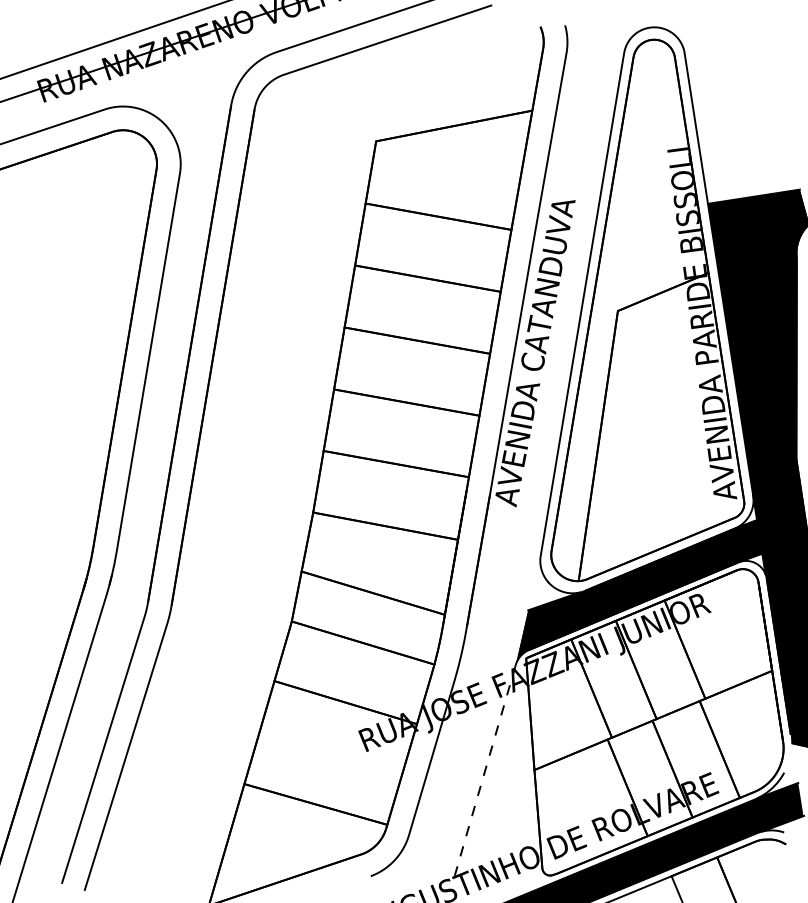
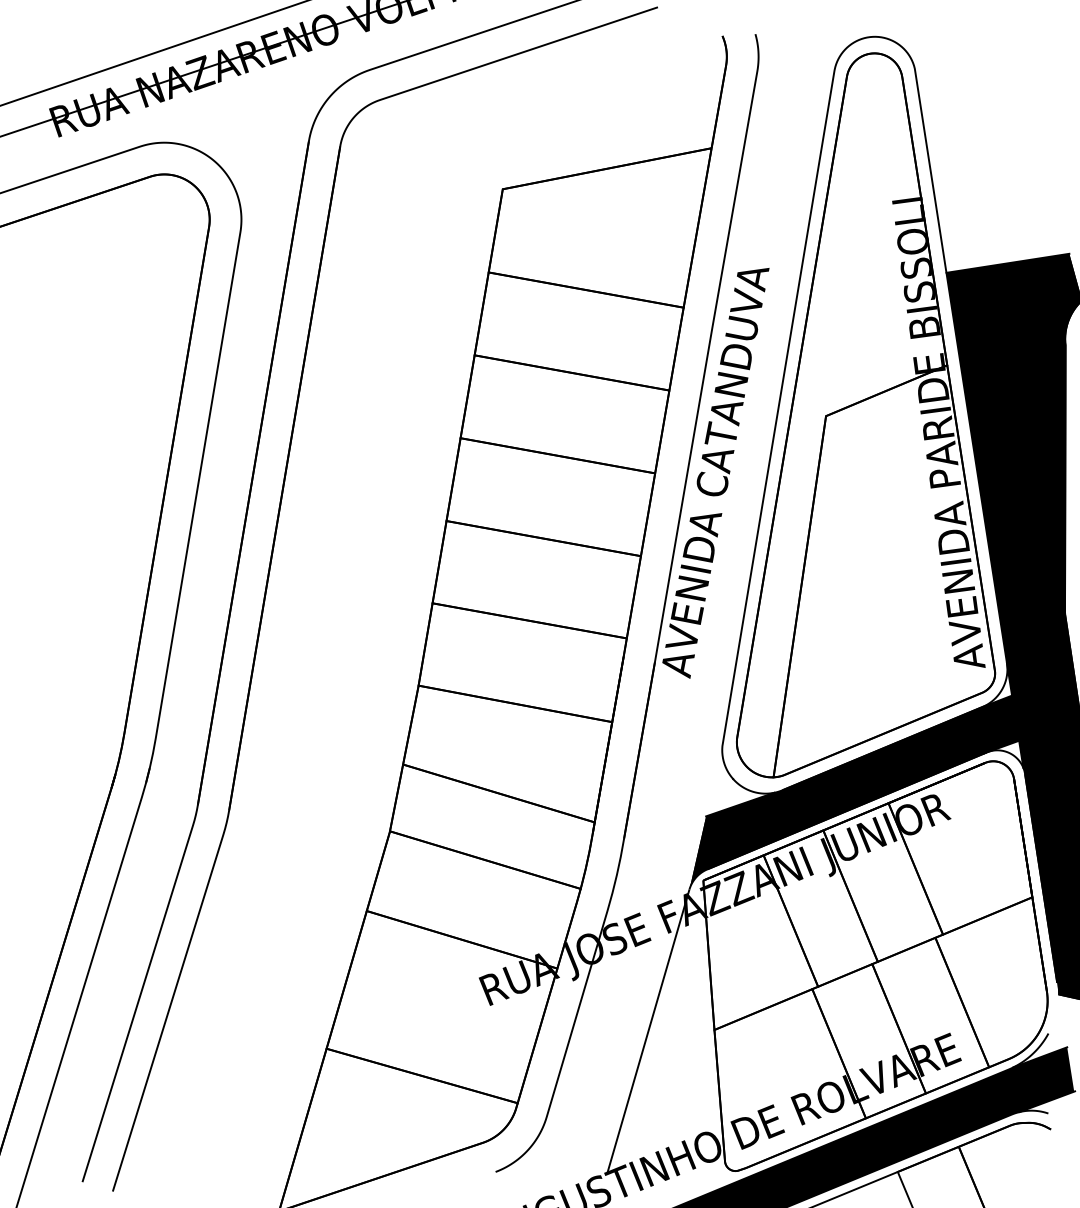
line: (485, 771) -> (648, 1031), dashed -> solid

